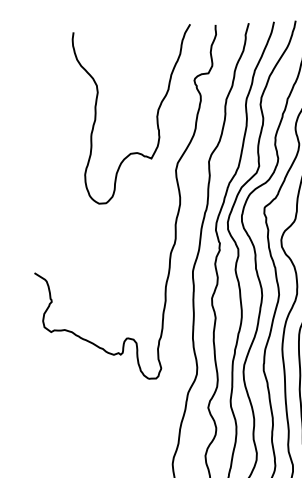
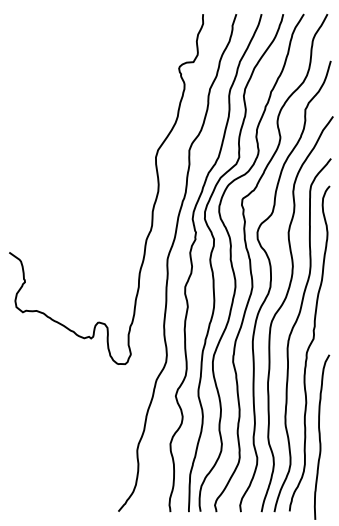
curve: (156, 113) -> (139, 99), removed

